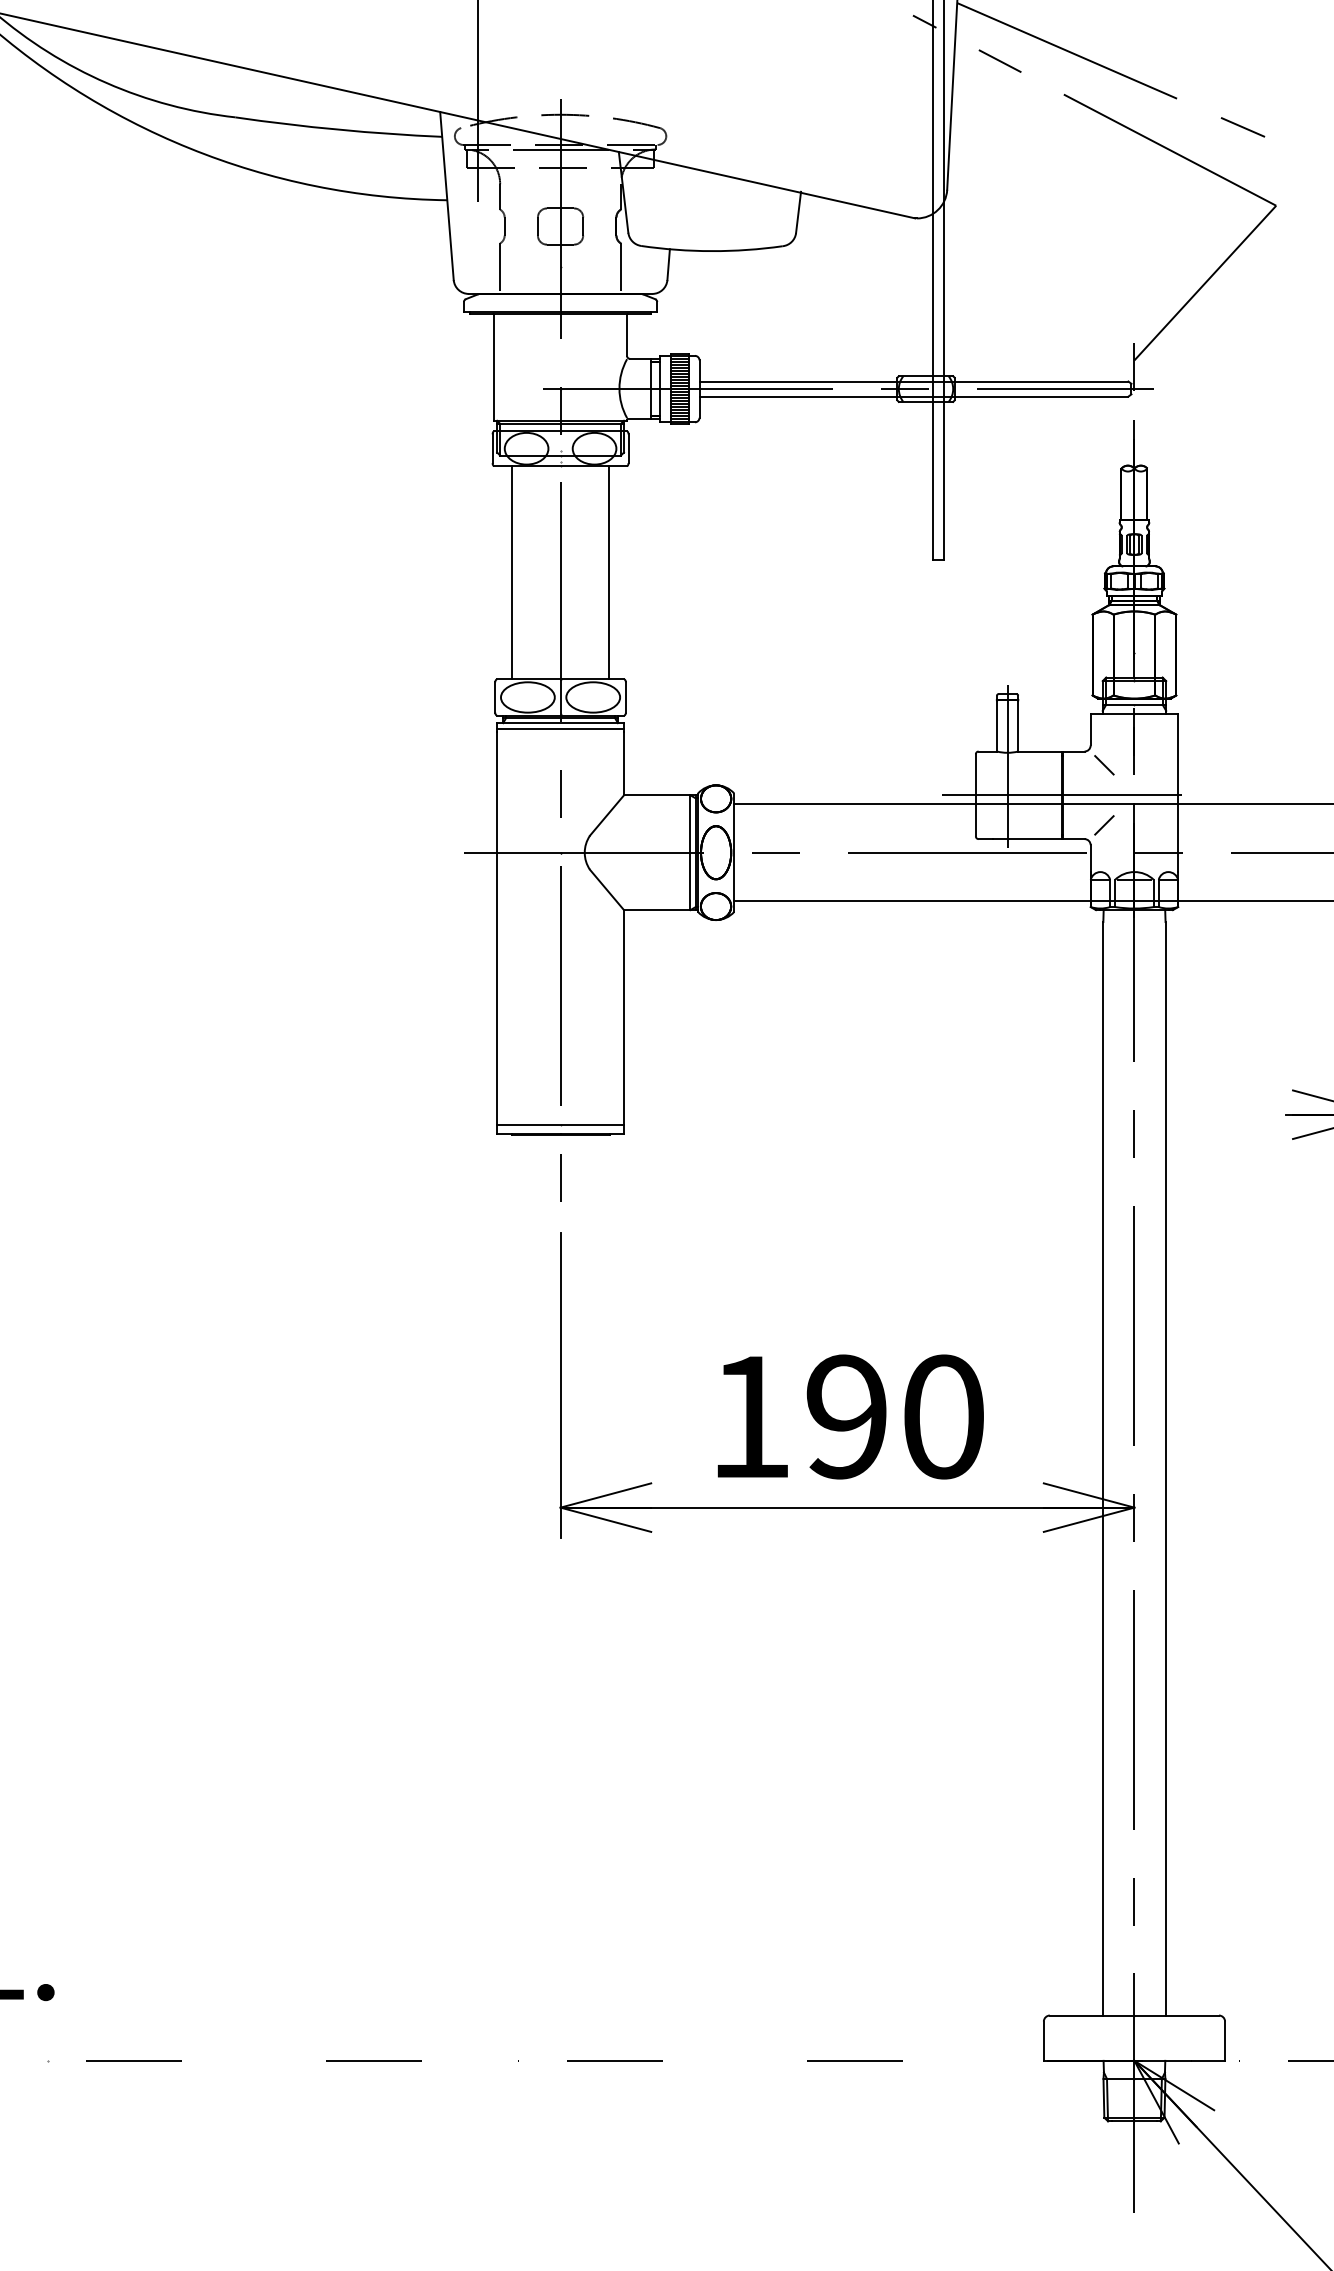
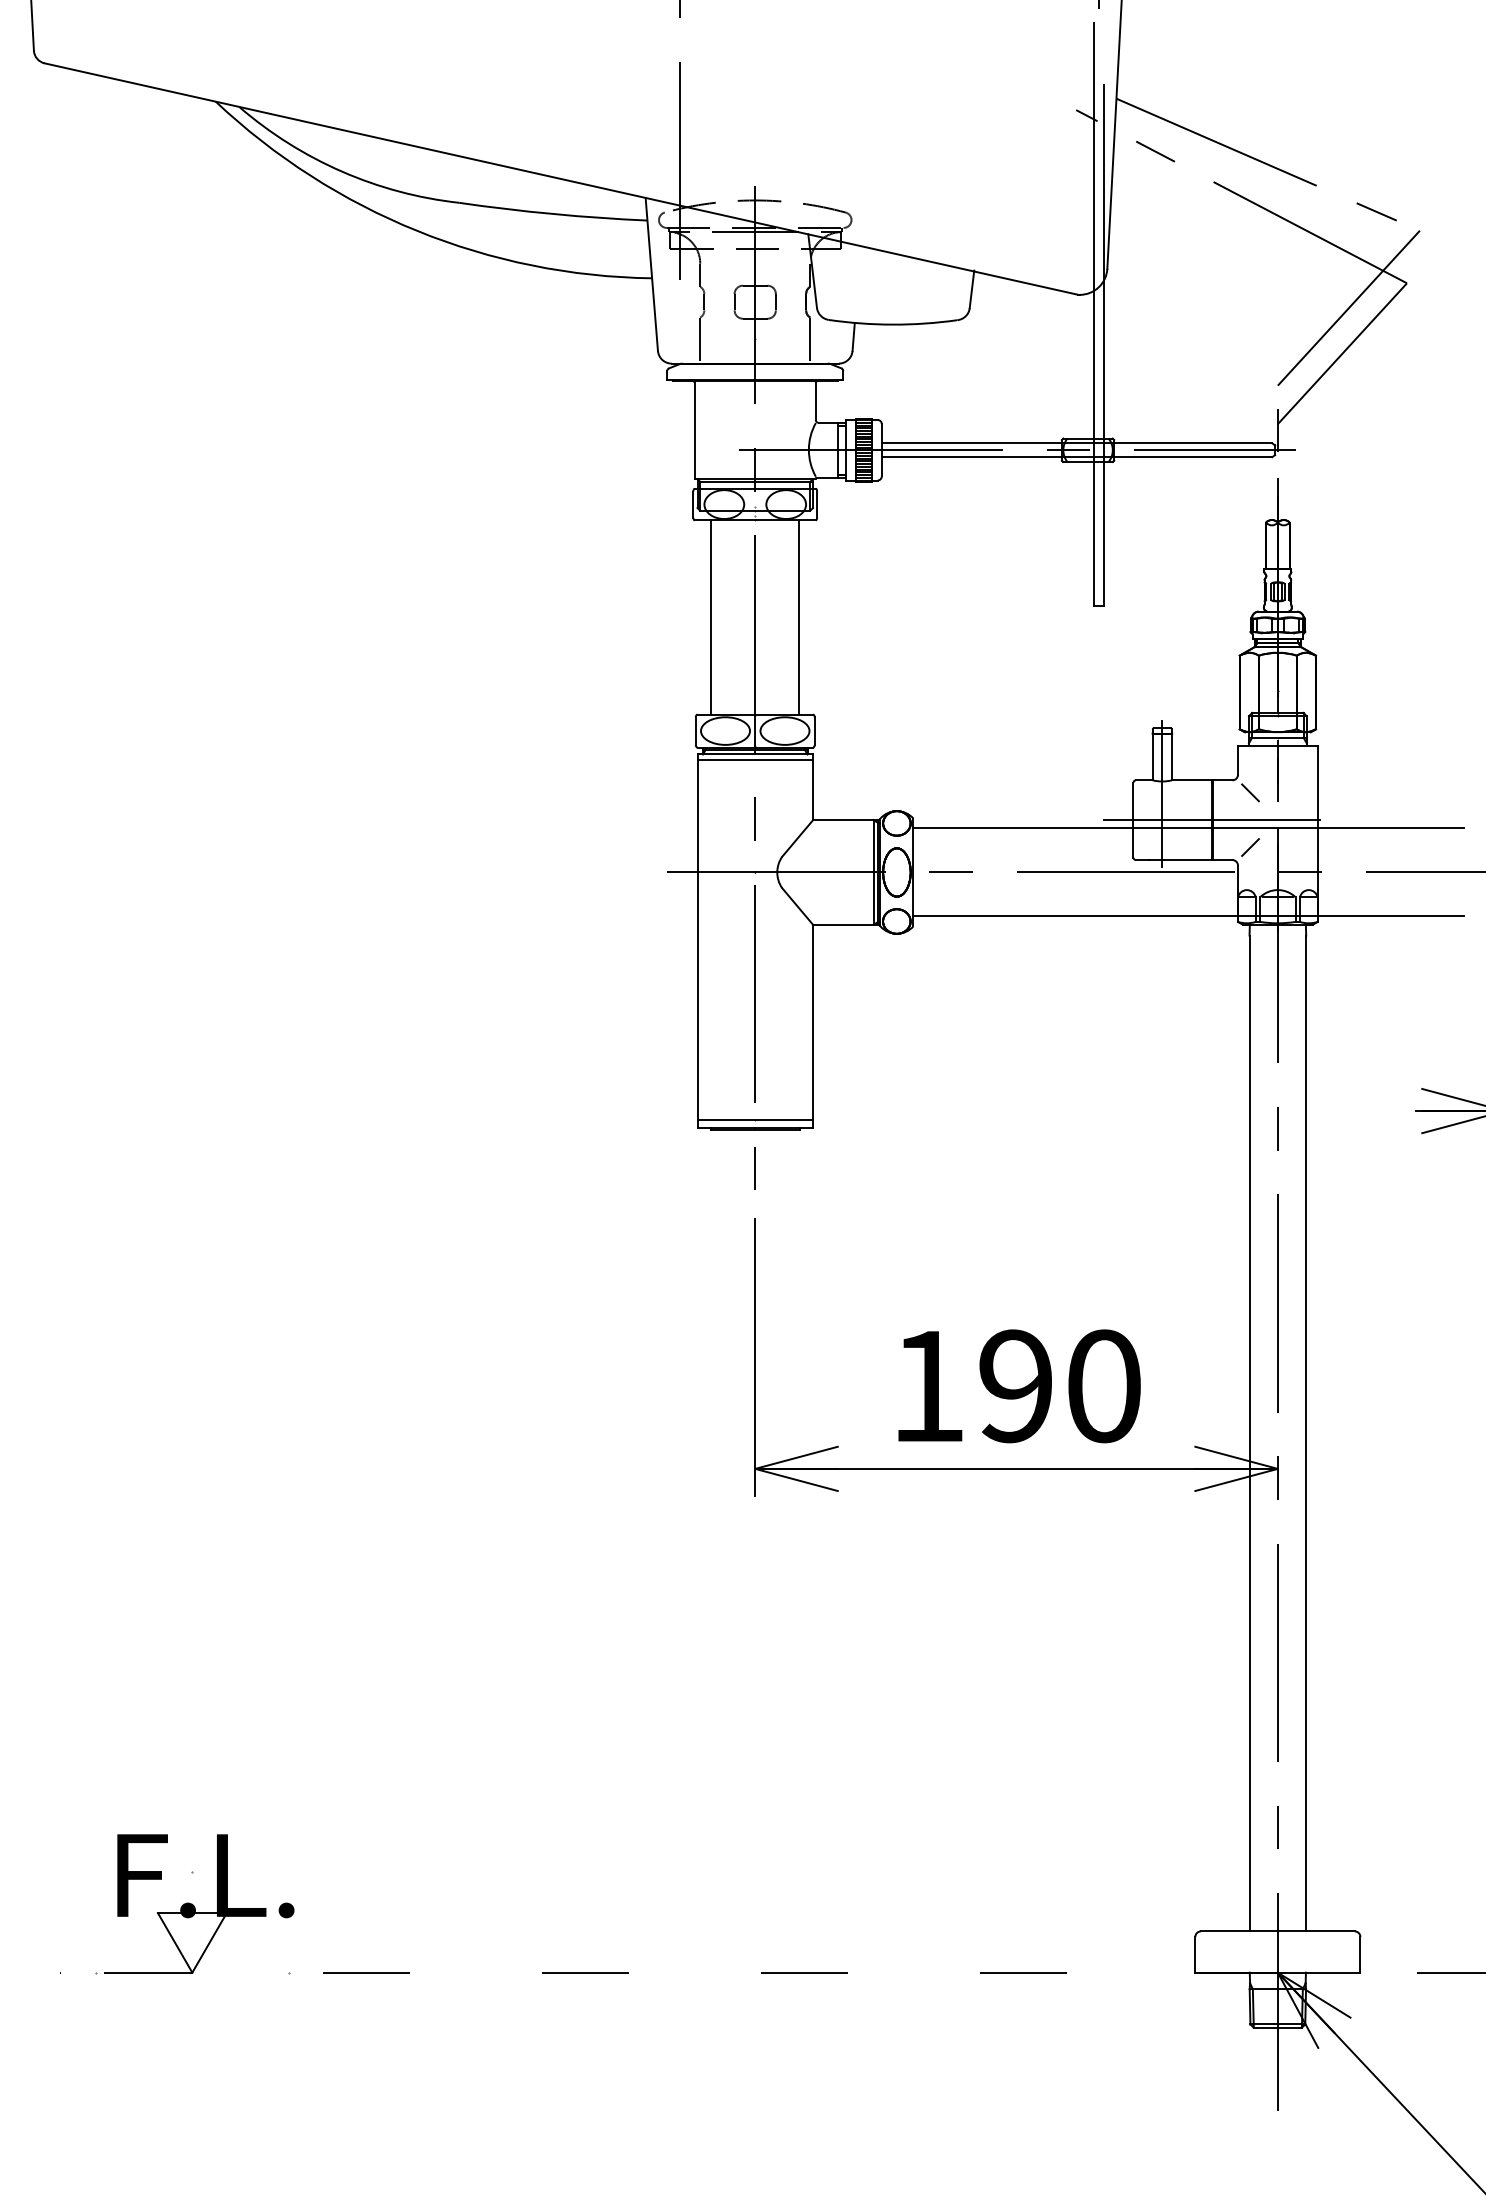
line: (1212, 232) -> (1348, 307), added

